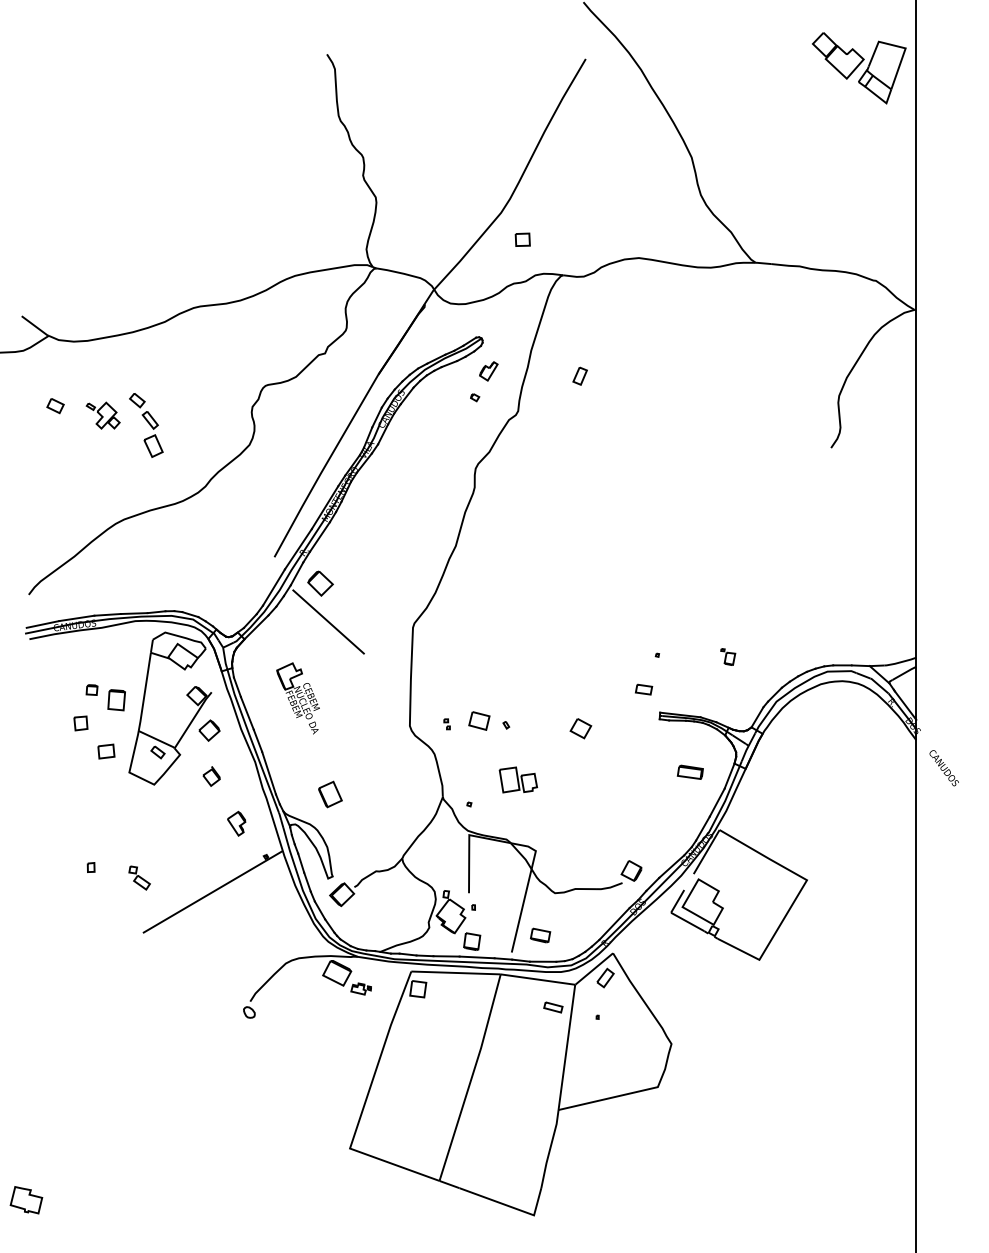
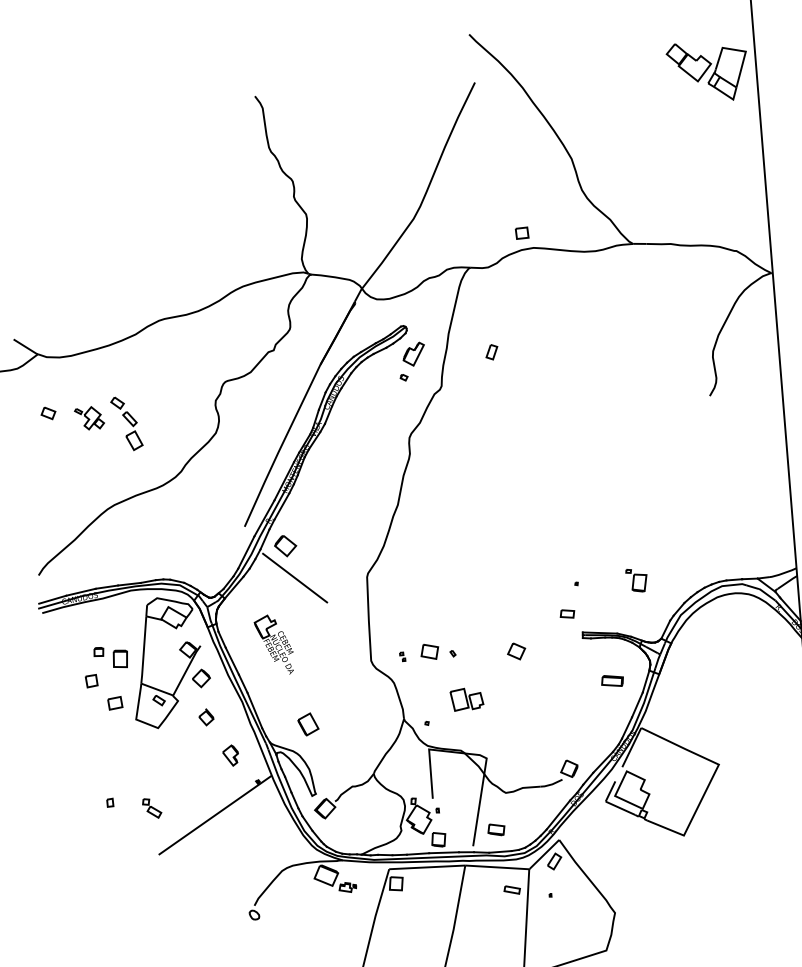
part: (522, 239) -> (521, 232), moved
part: (488, 371) -> (413, 354), size x1.43
part: (727, 656) -> (636, 580), size x1.67

